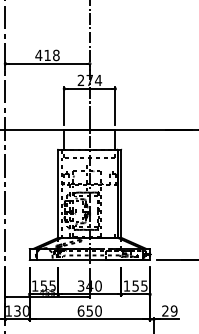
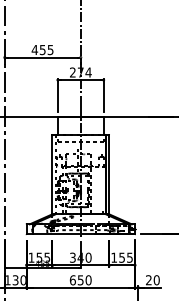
text: (51, 54) -> (46, 49), 418 -> 455
text: (173, 311) -> (156, 280), 29 -> 20

